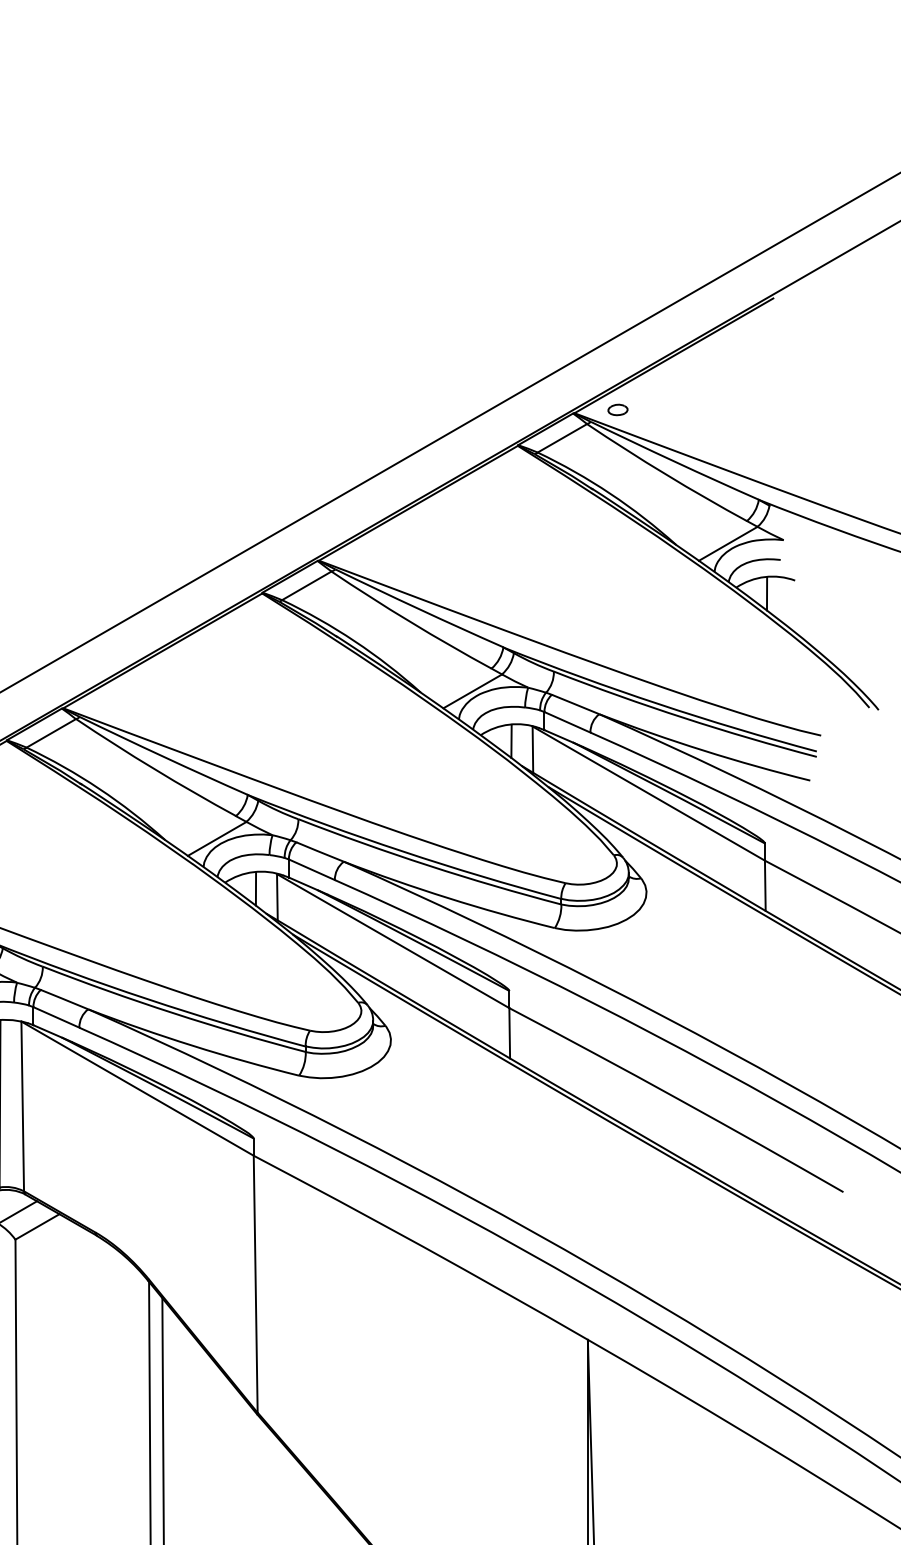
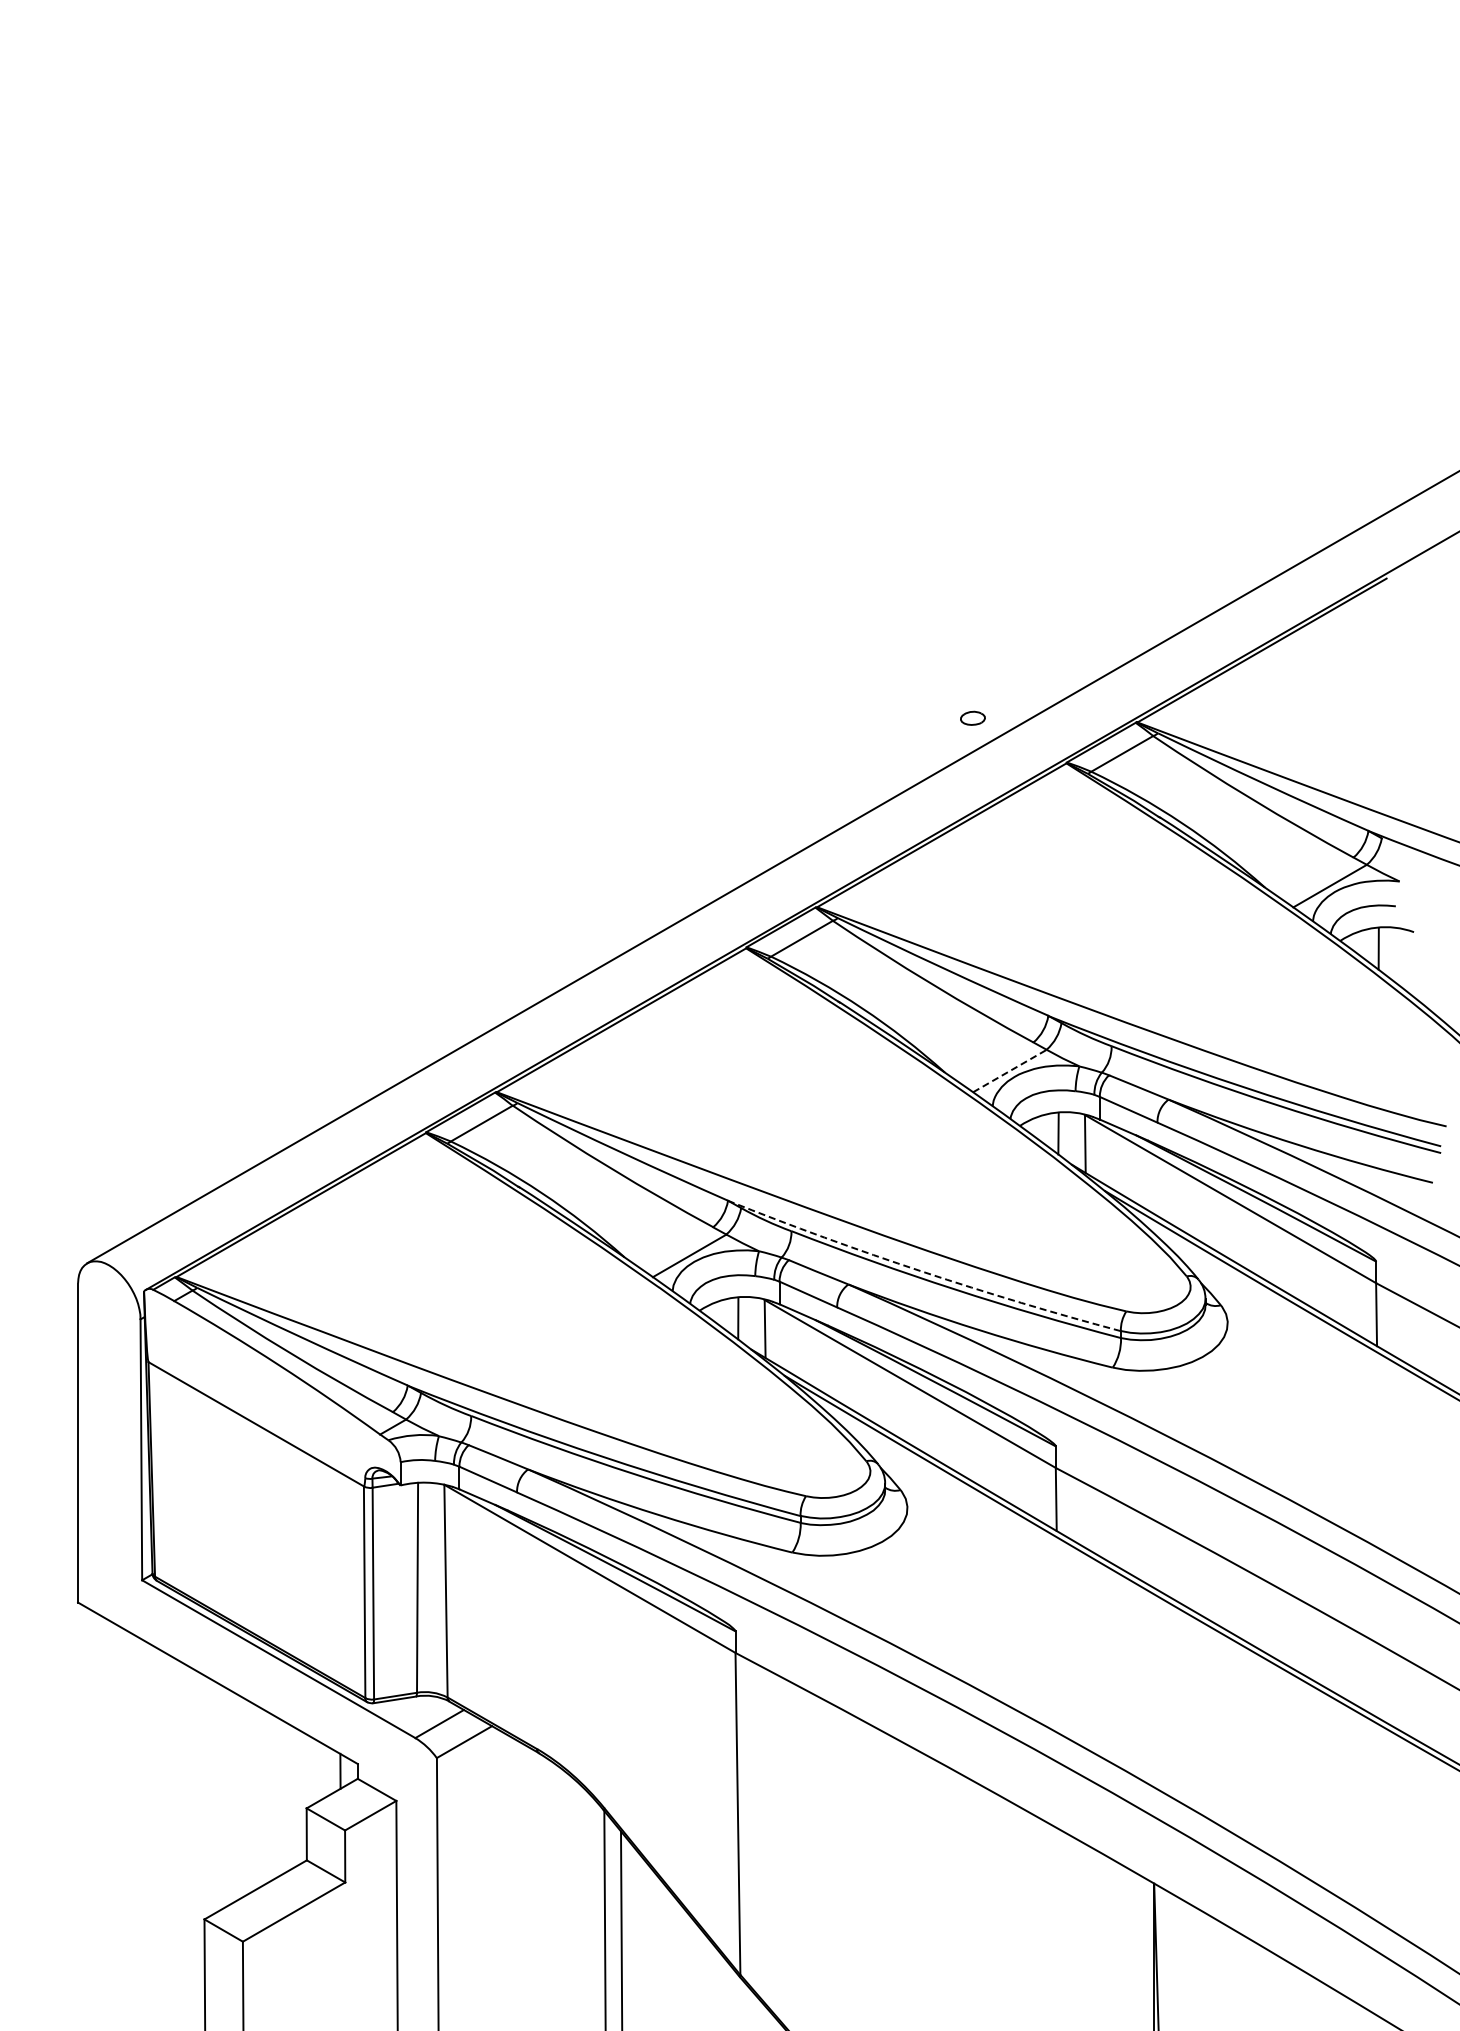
part: (617, 409) -> (972, 717), moved
line: (473, 690) -> (1010, 1070), solid -> dashed
arc: (402, 851) -> (922, 1271), solid -> dashed

